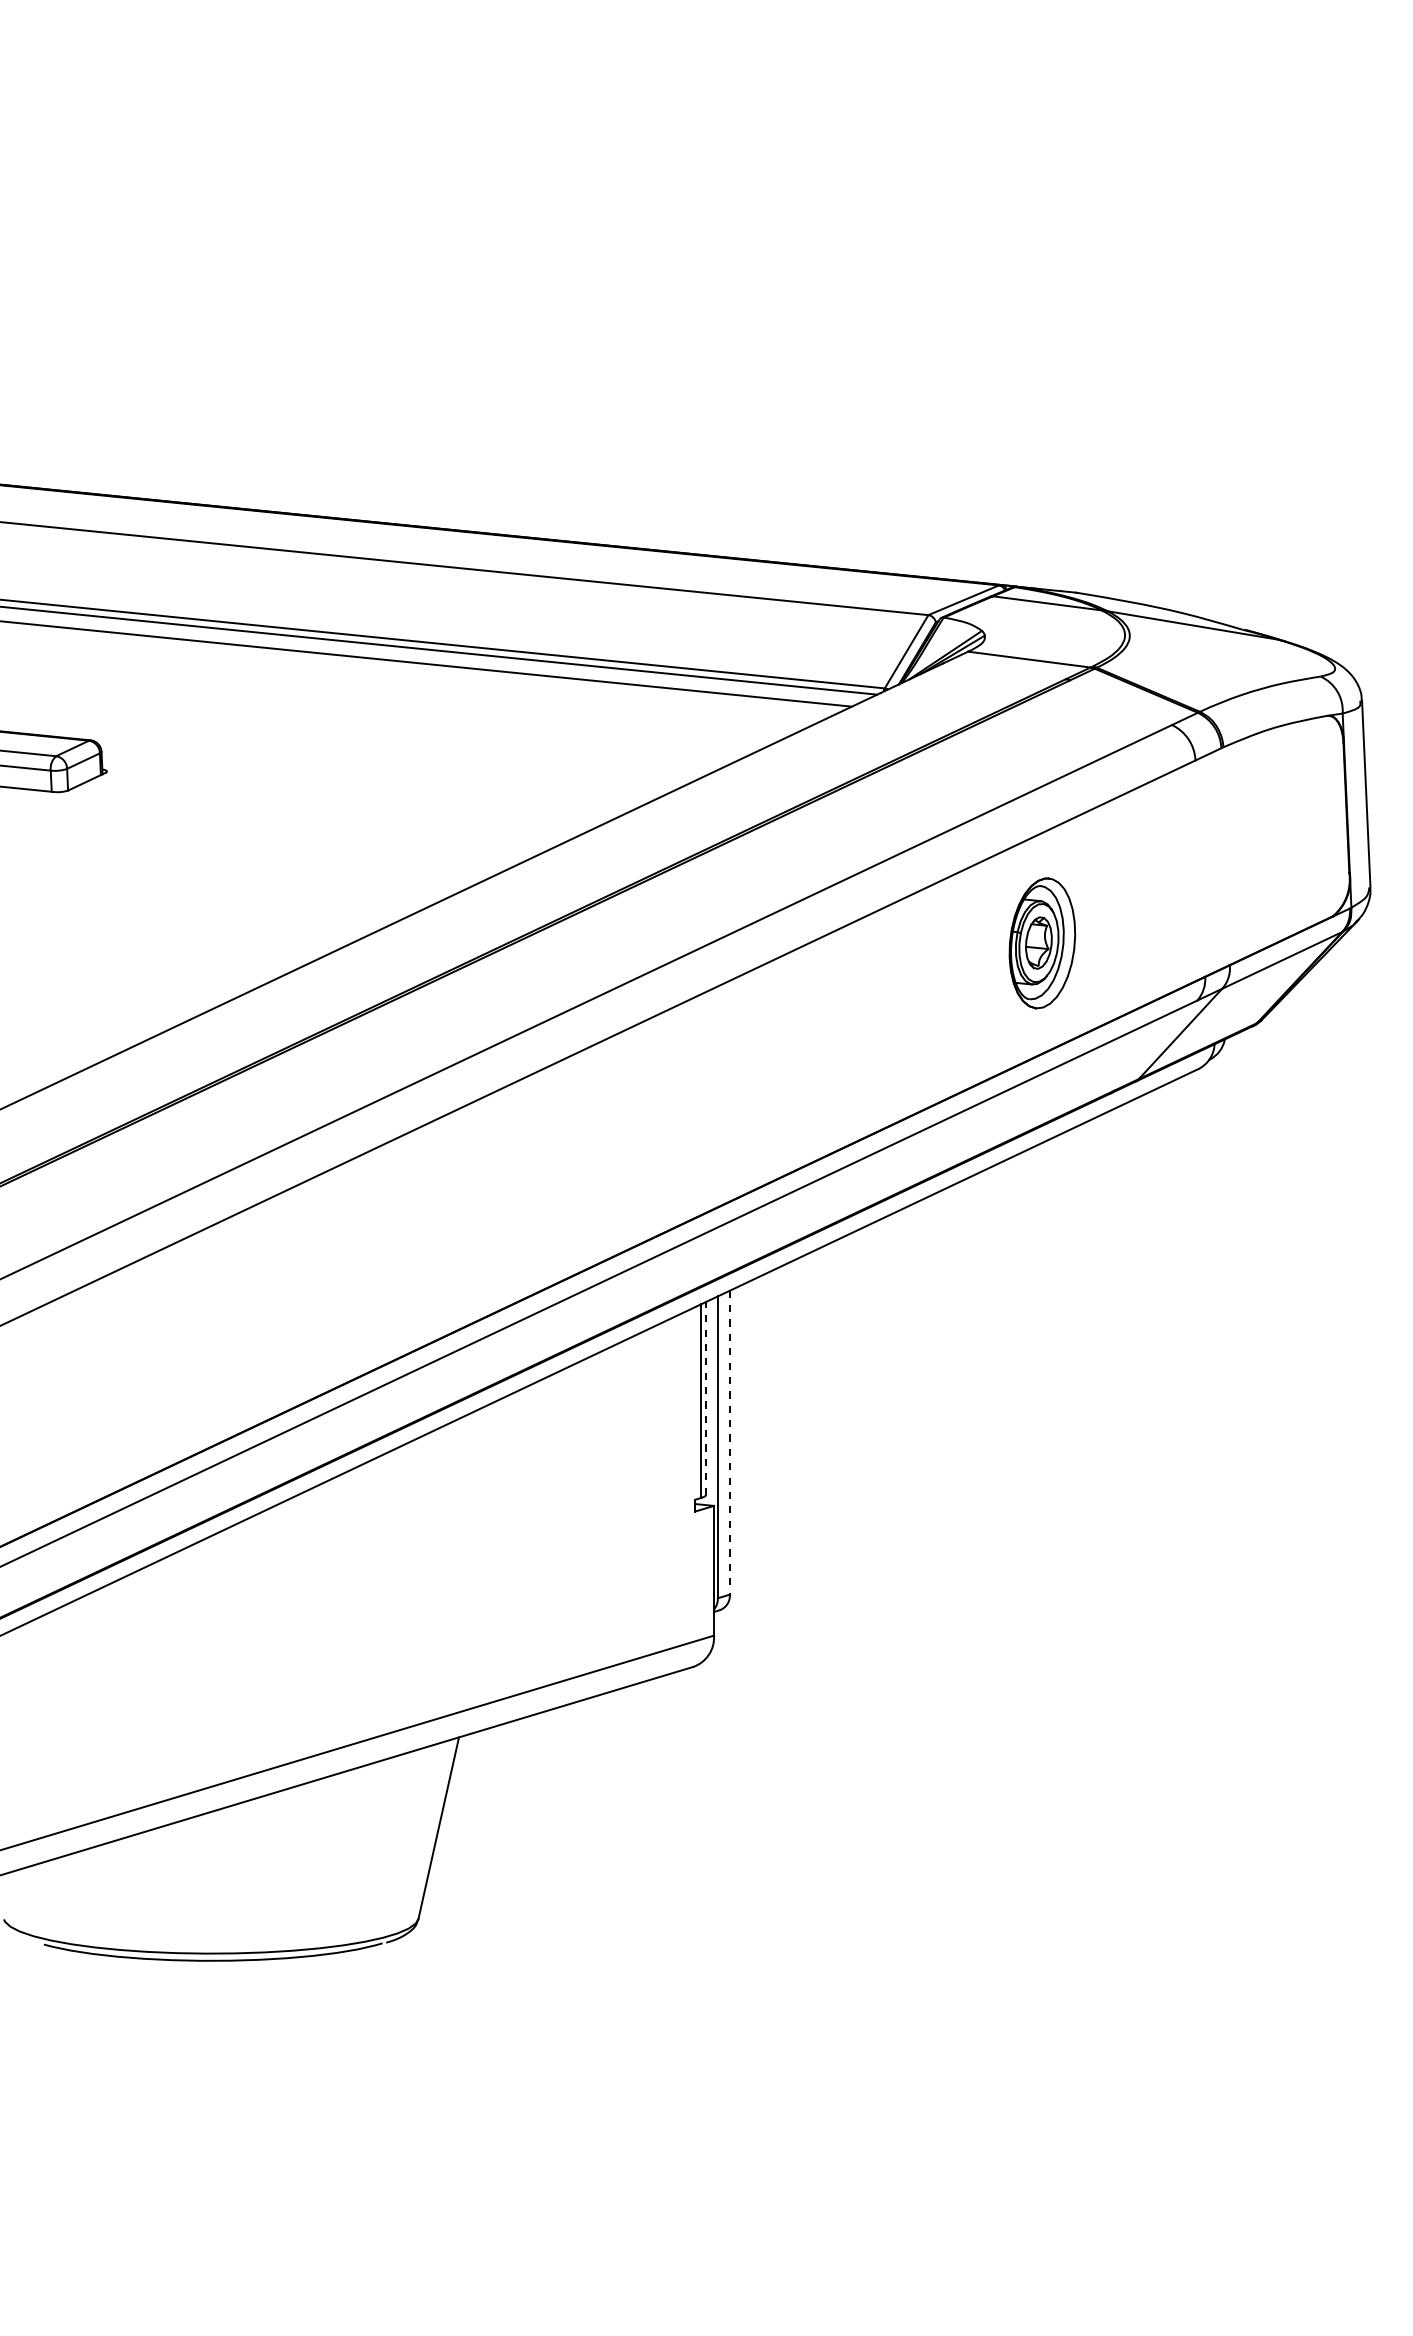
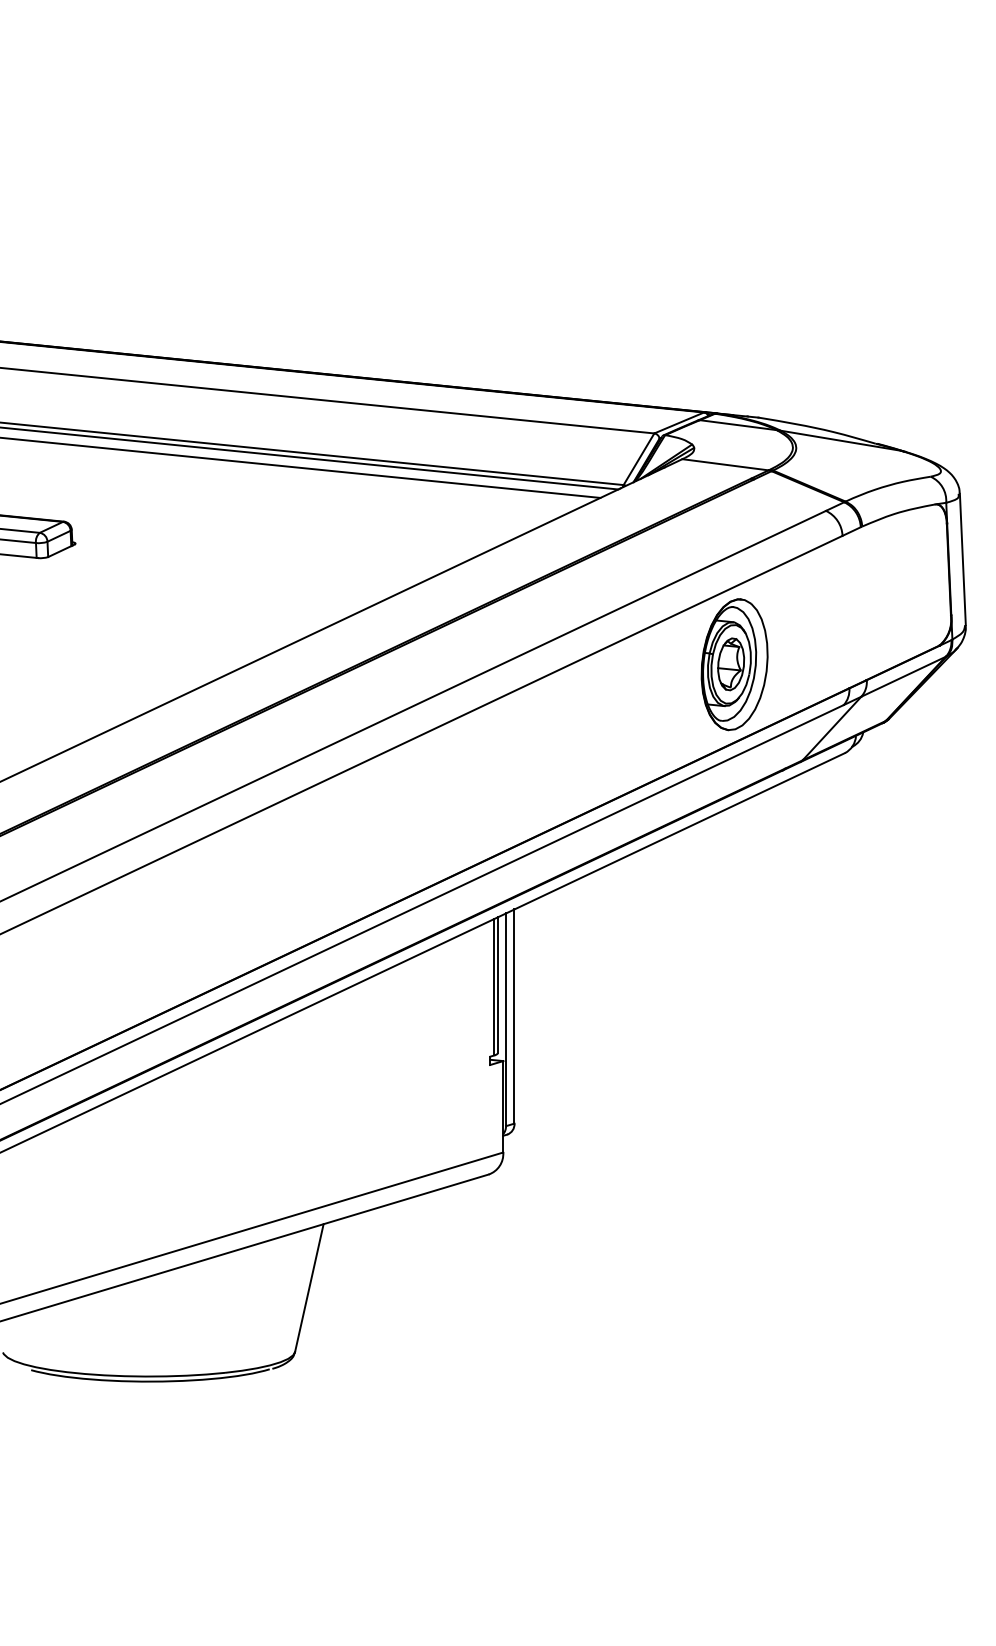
part: (1042, 943) -> (734, 664), size x1.43
line: (706, 1397) -> (498, 984), dashed -> solid
line: (729, 1442) -> (514, 1016), dashed -> solid

